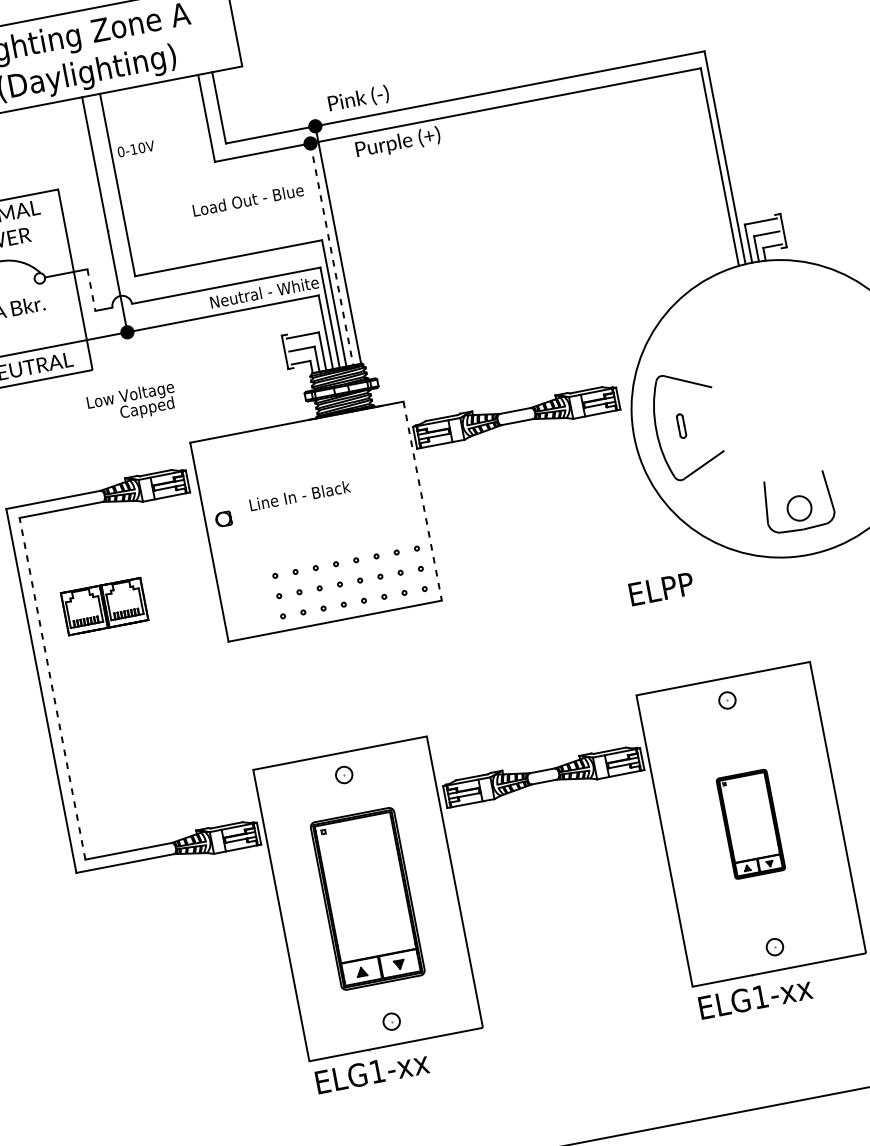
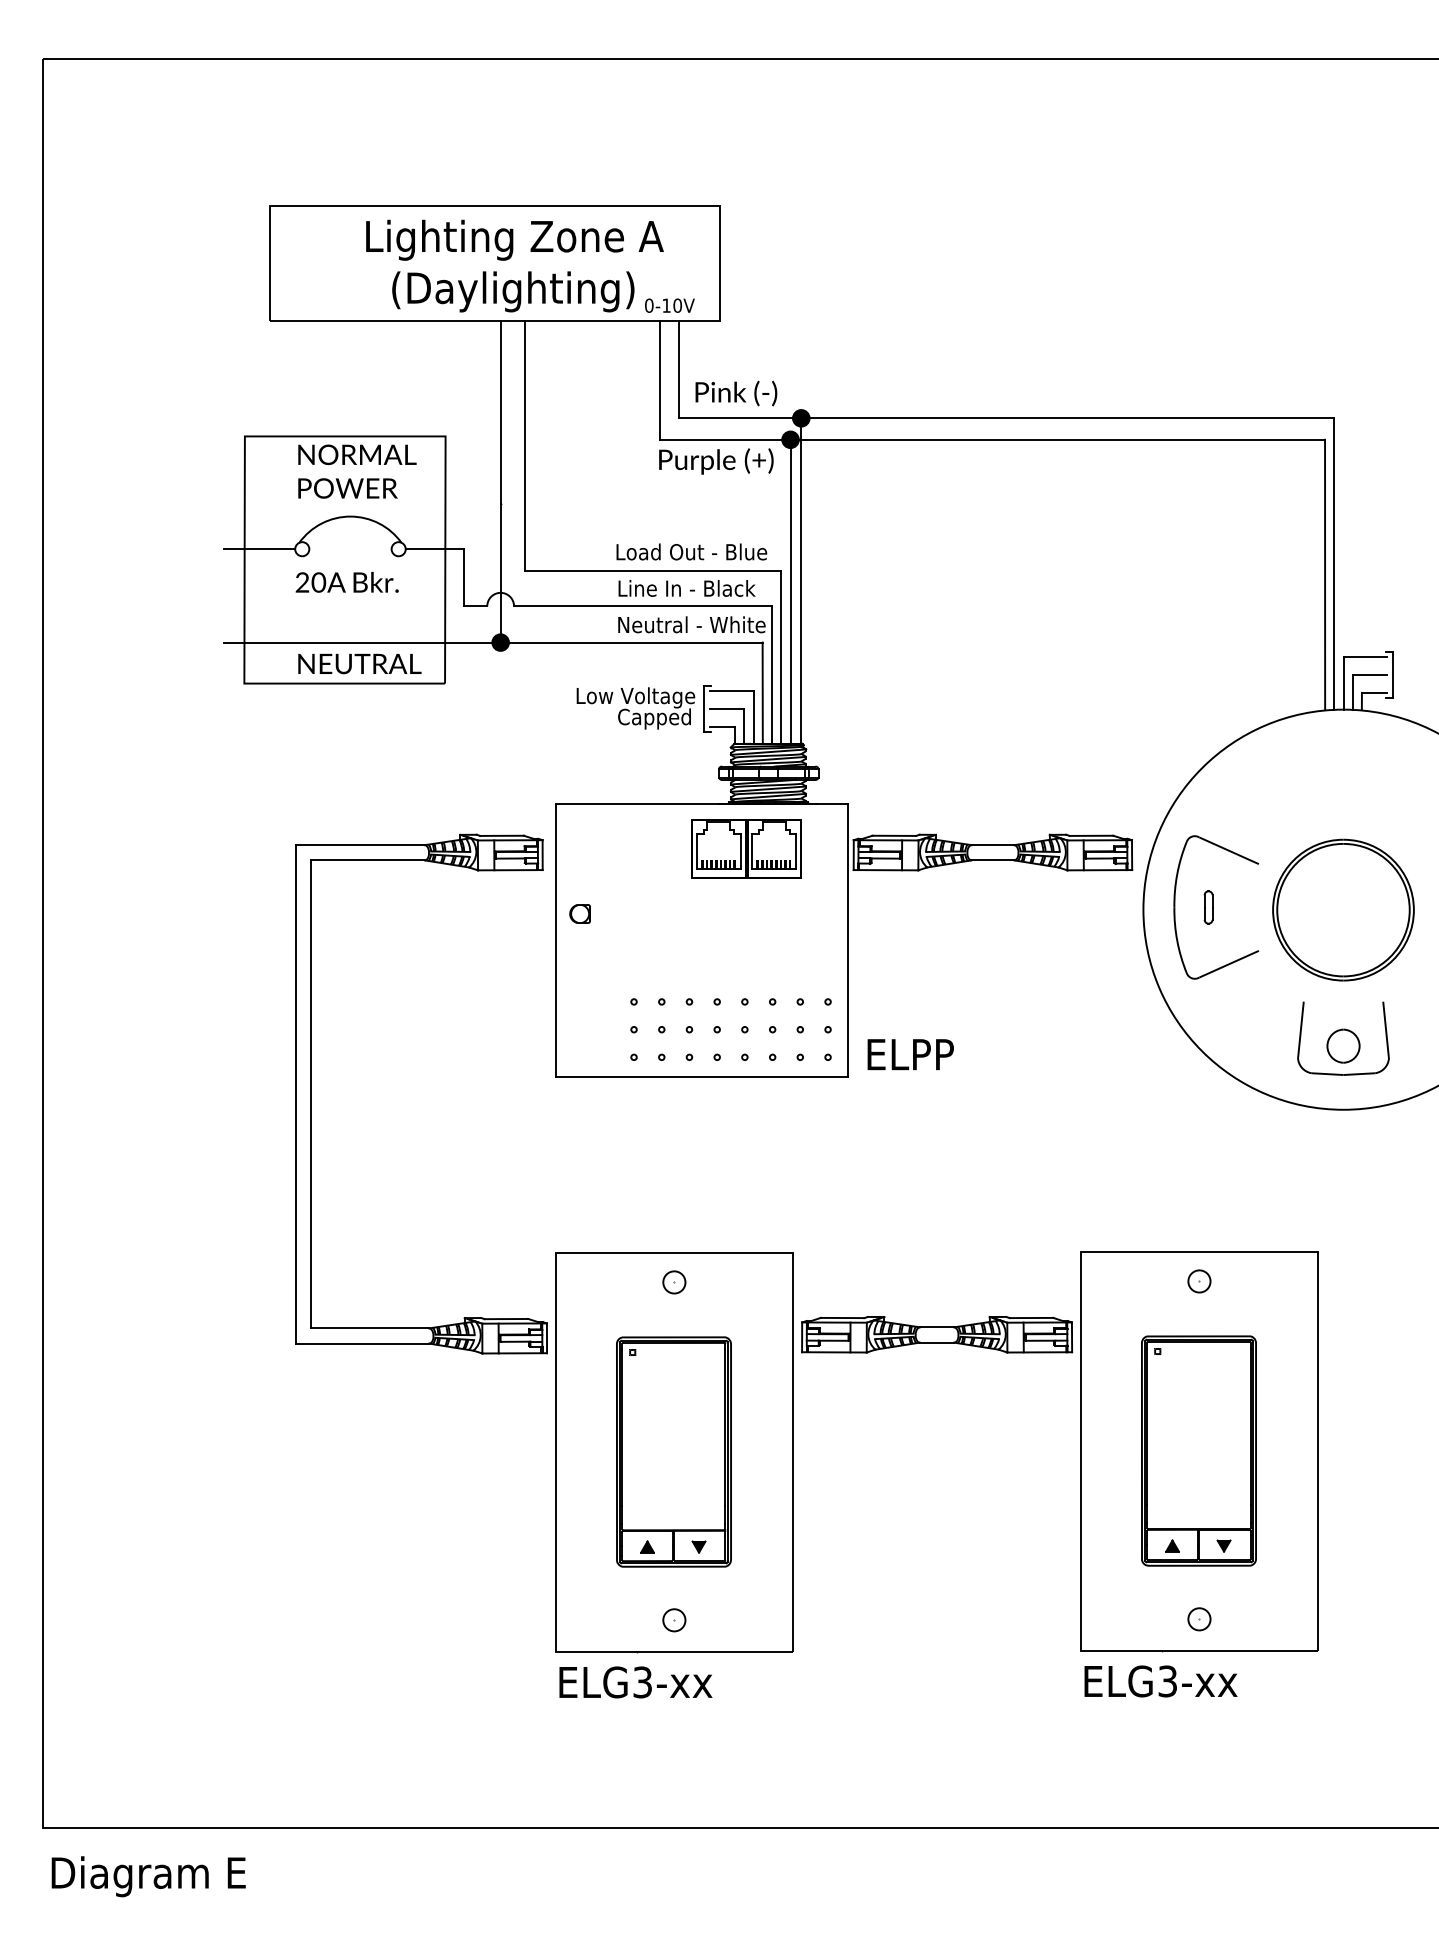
text: (358, 99) -> (736, 393), moved
text: (398, 143) -> (716, 461), moved
text: (135, 148) -> (669, 305), moved
text: (247, 199) -> (691, 551), moved
line: (331, 254) -> (790, 591), dashed -> solid
line: (91, 289) -> (463, 577), dashed -> solid
text: (132, 404) -> (635, 708), moved
part: (780, 408) -> (1343, 909), added
text: (299, 495) -> (686, 588), moved
line: (422, 501) -> (847, 941), dashed -> solid
text: (661, 589) -> (910, 1054), moved
part: (104, 606) -> (746, 848), moved
line: (52, 688) -> (311, 1094), dashed -> solid
part: (750, 824) -> (1198, 1450), size x1.67
text: (760, 997) -> (1167, 1681), ELG1-xx -> ELG3-xx
text: (377, 1071) -> (642, 1682), ELG1-xx -> ELG3-xx

